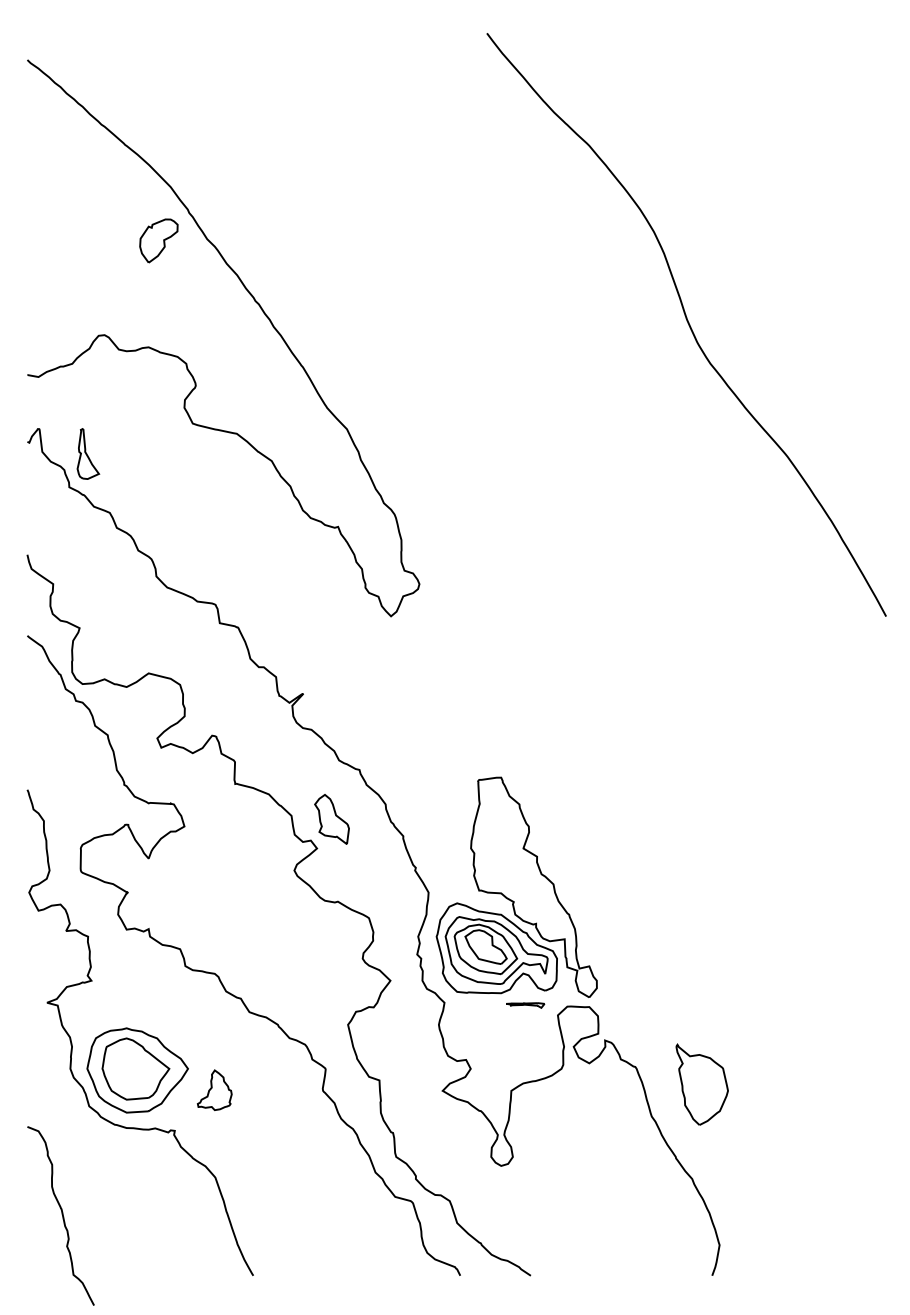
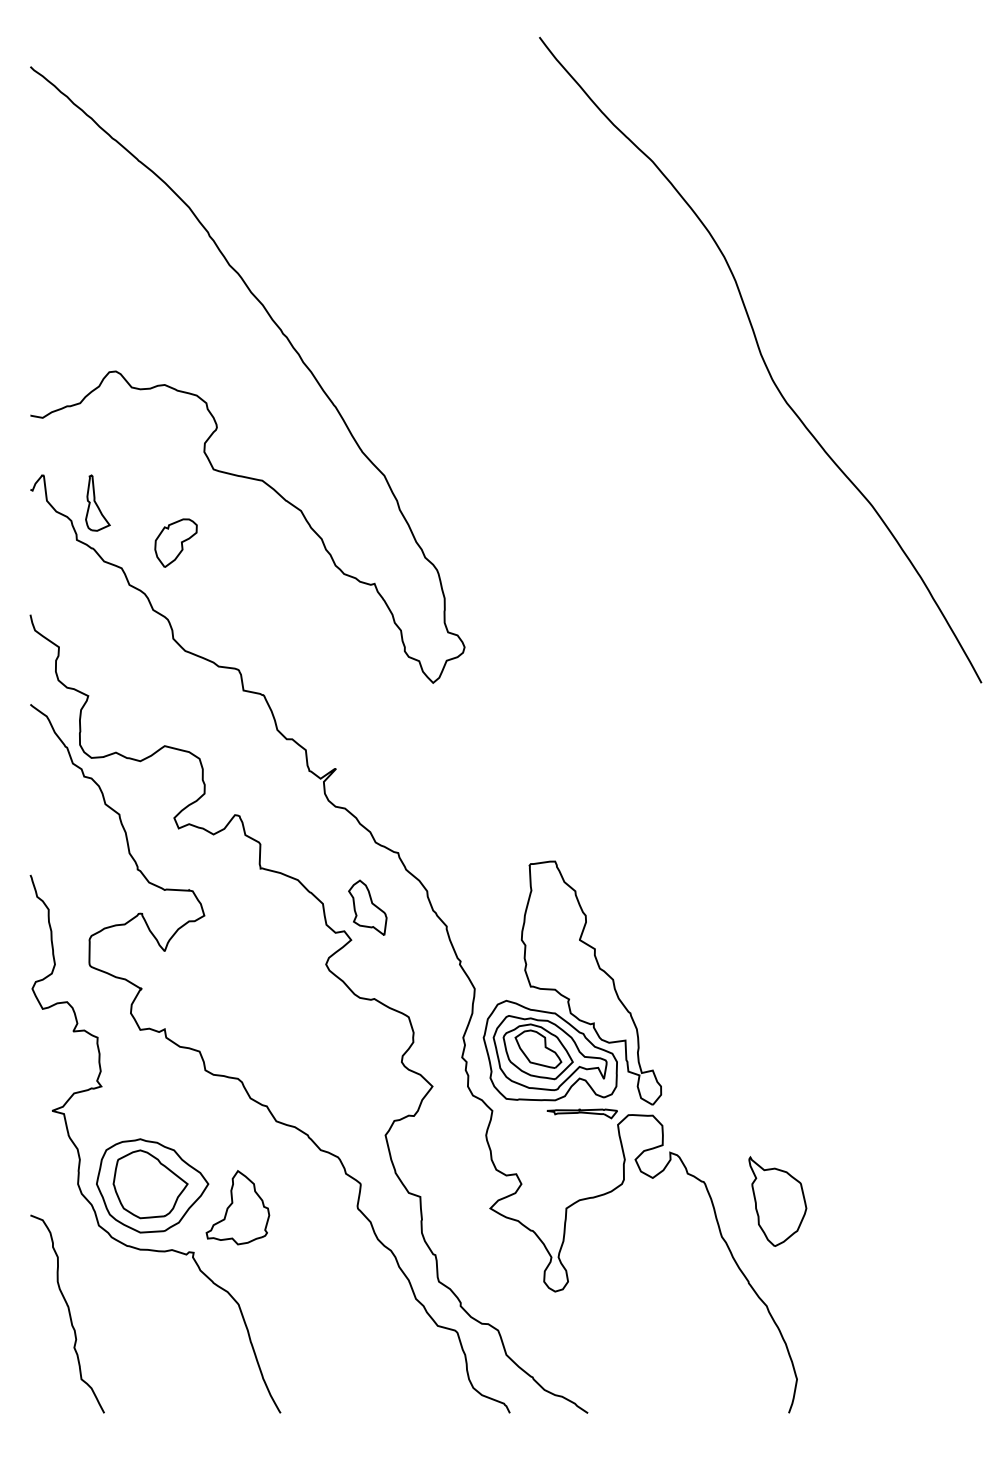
part: (158, 240) -> (175, 542), moved
part: (524, 1005) -> (581, 1113), size x1.67
part: (214, 1089) -> (237, 1207), size x1.67
curve: (61, 1215) -> (68, 1313), moved

